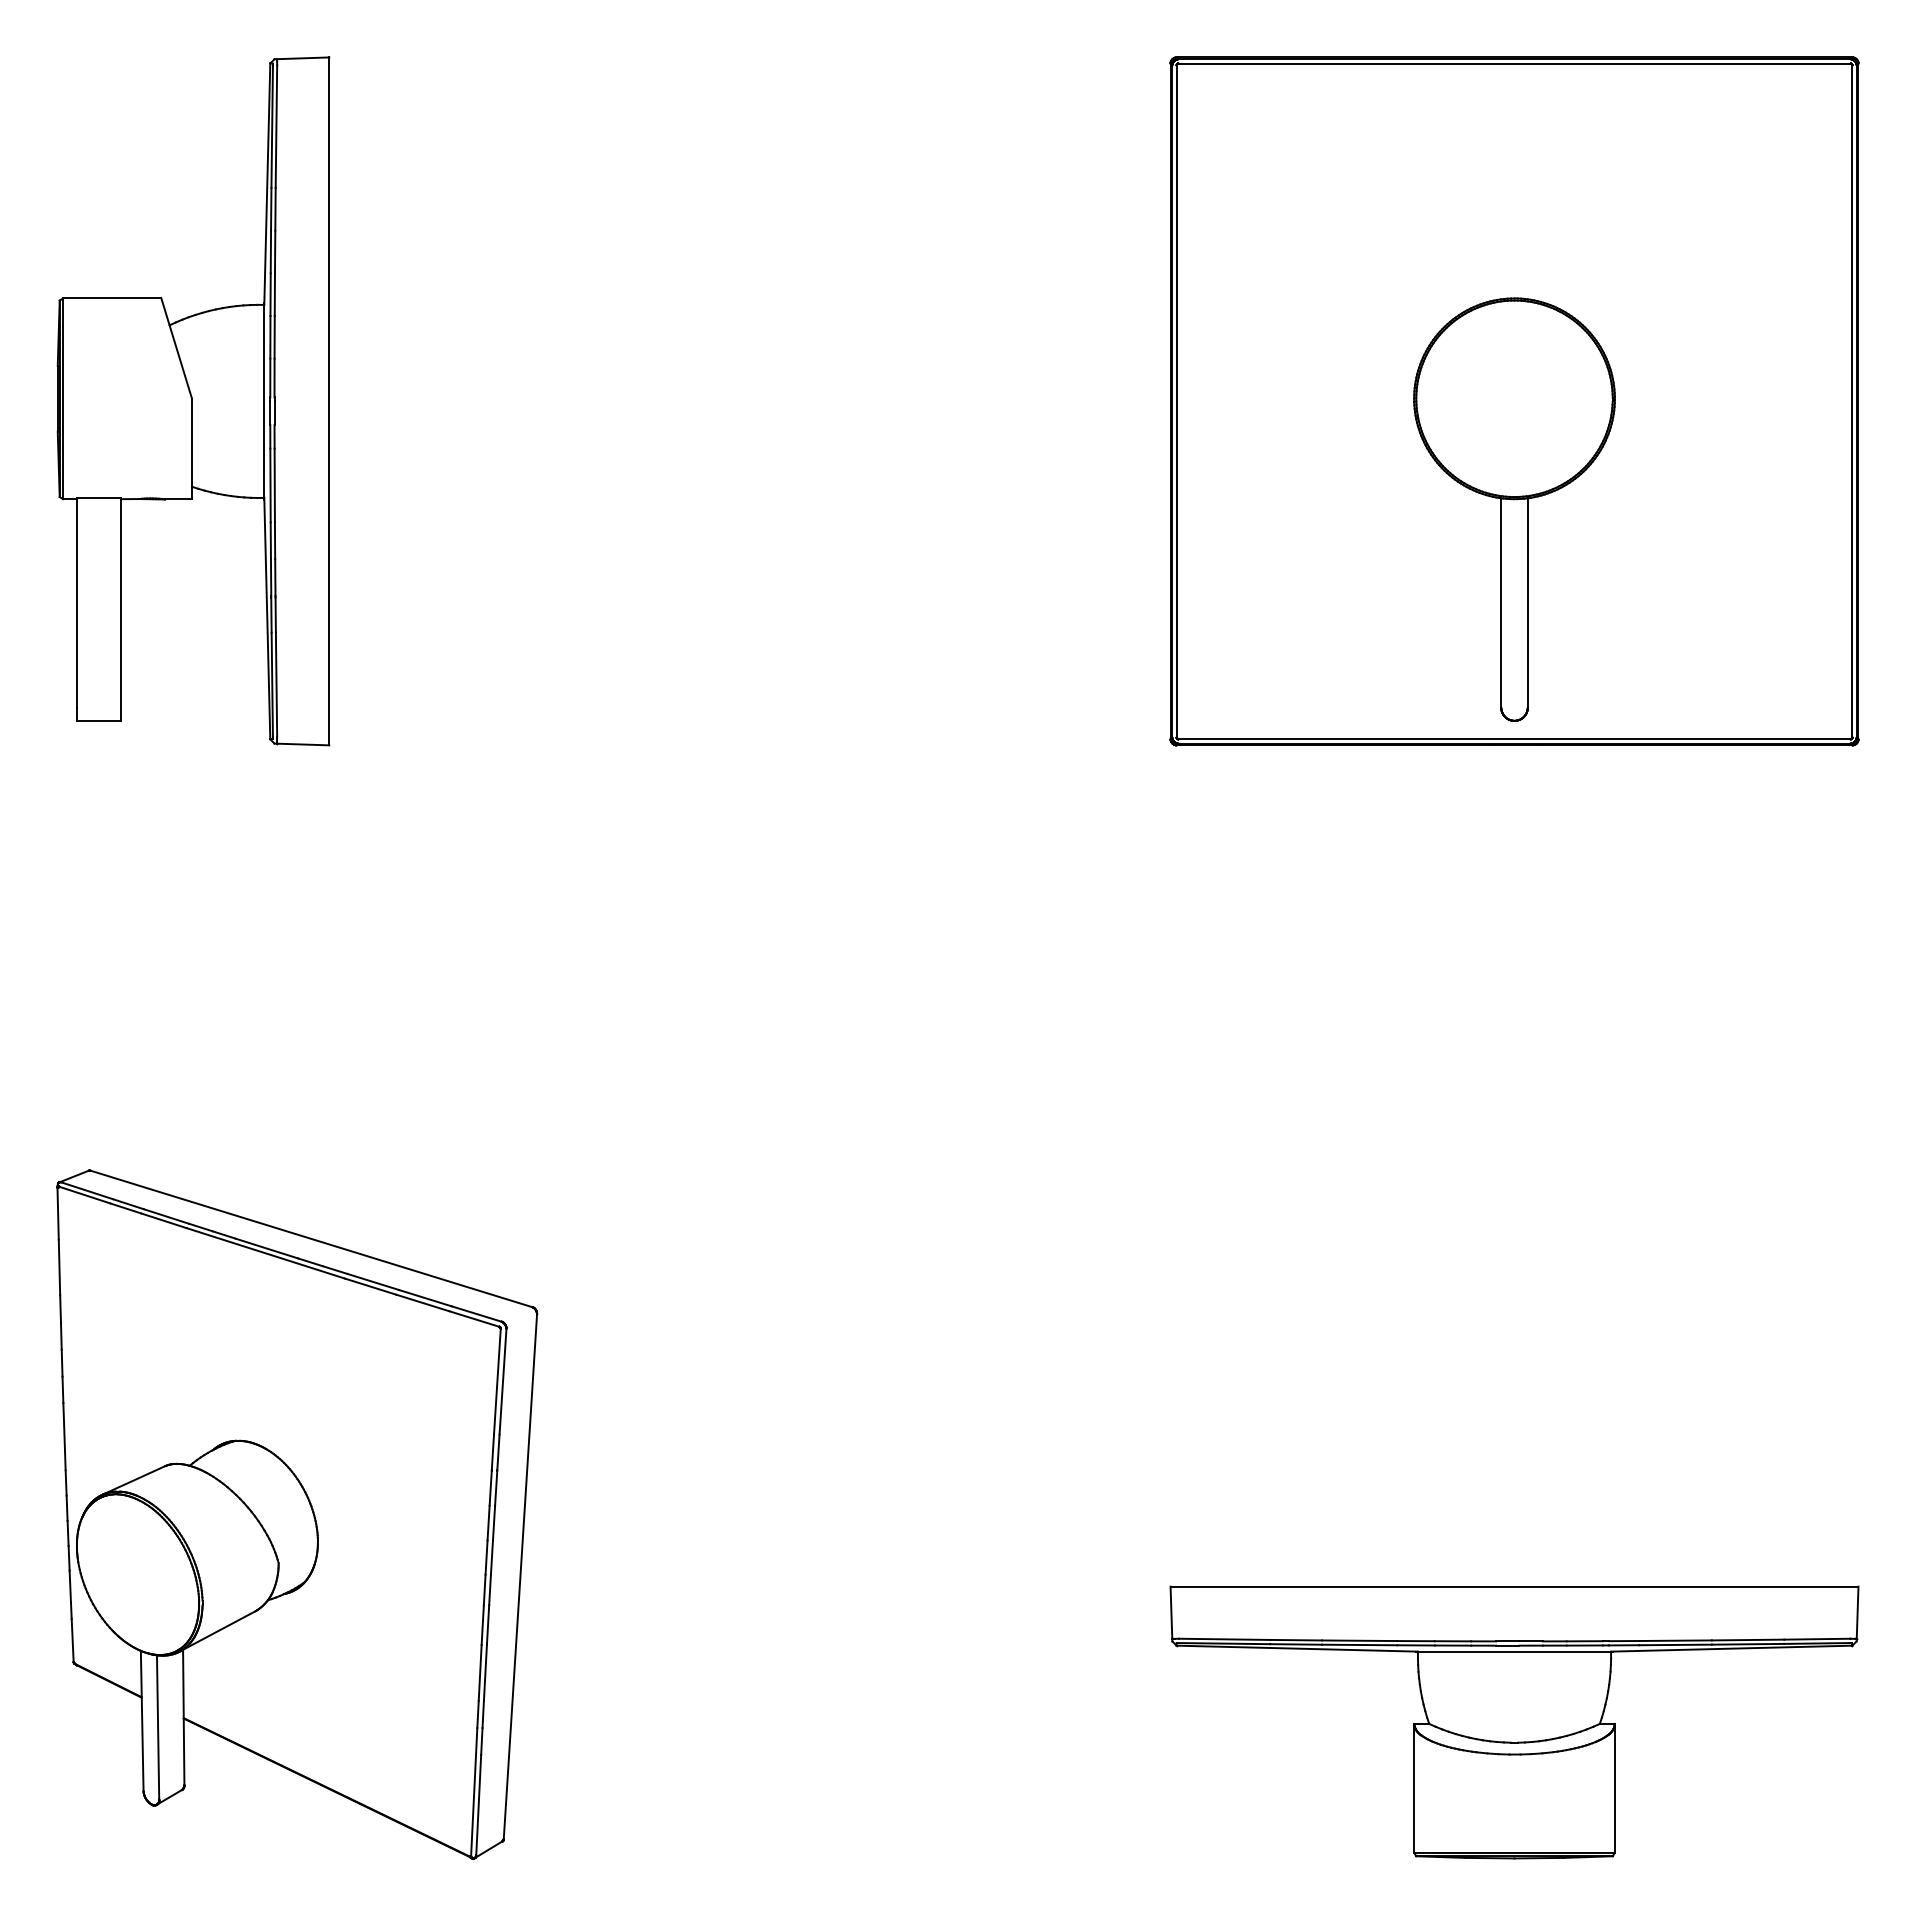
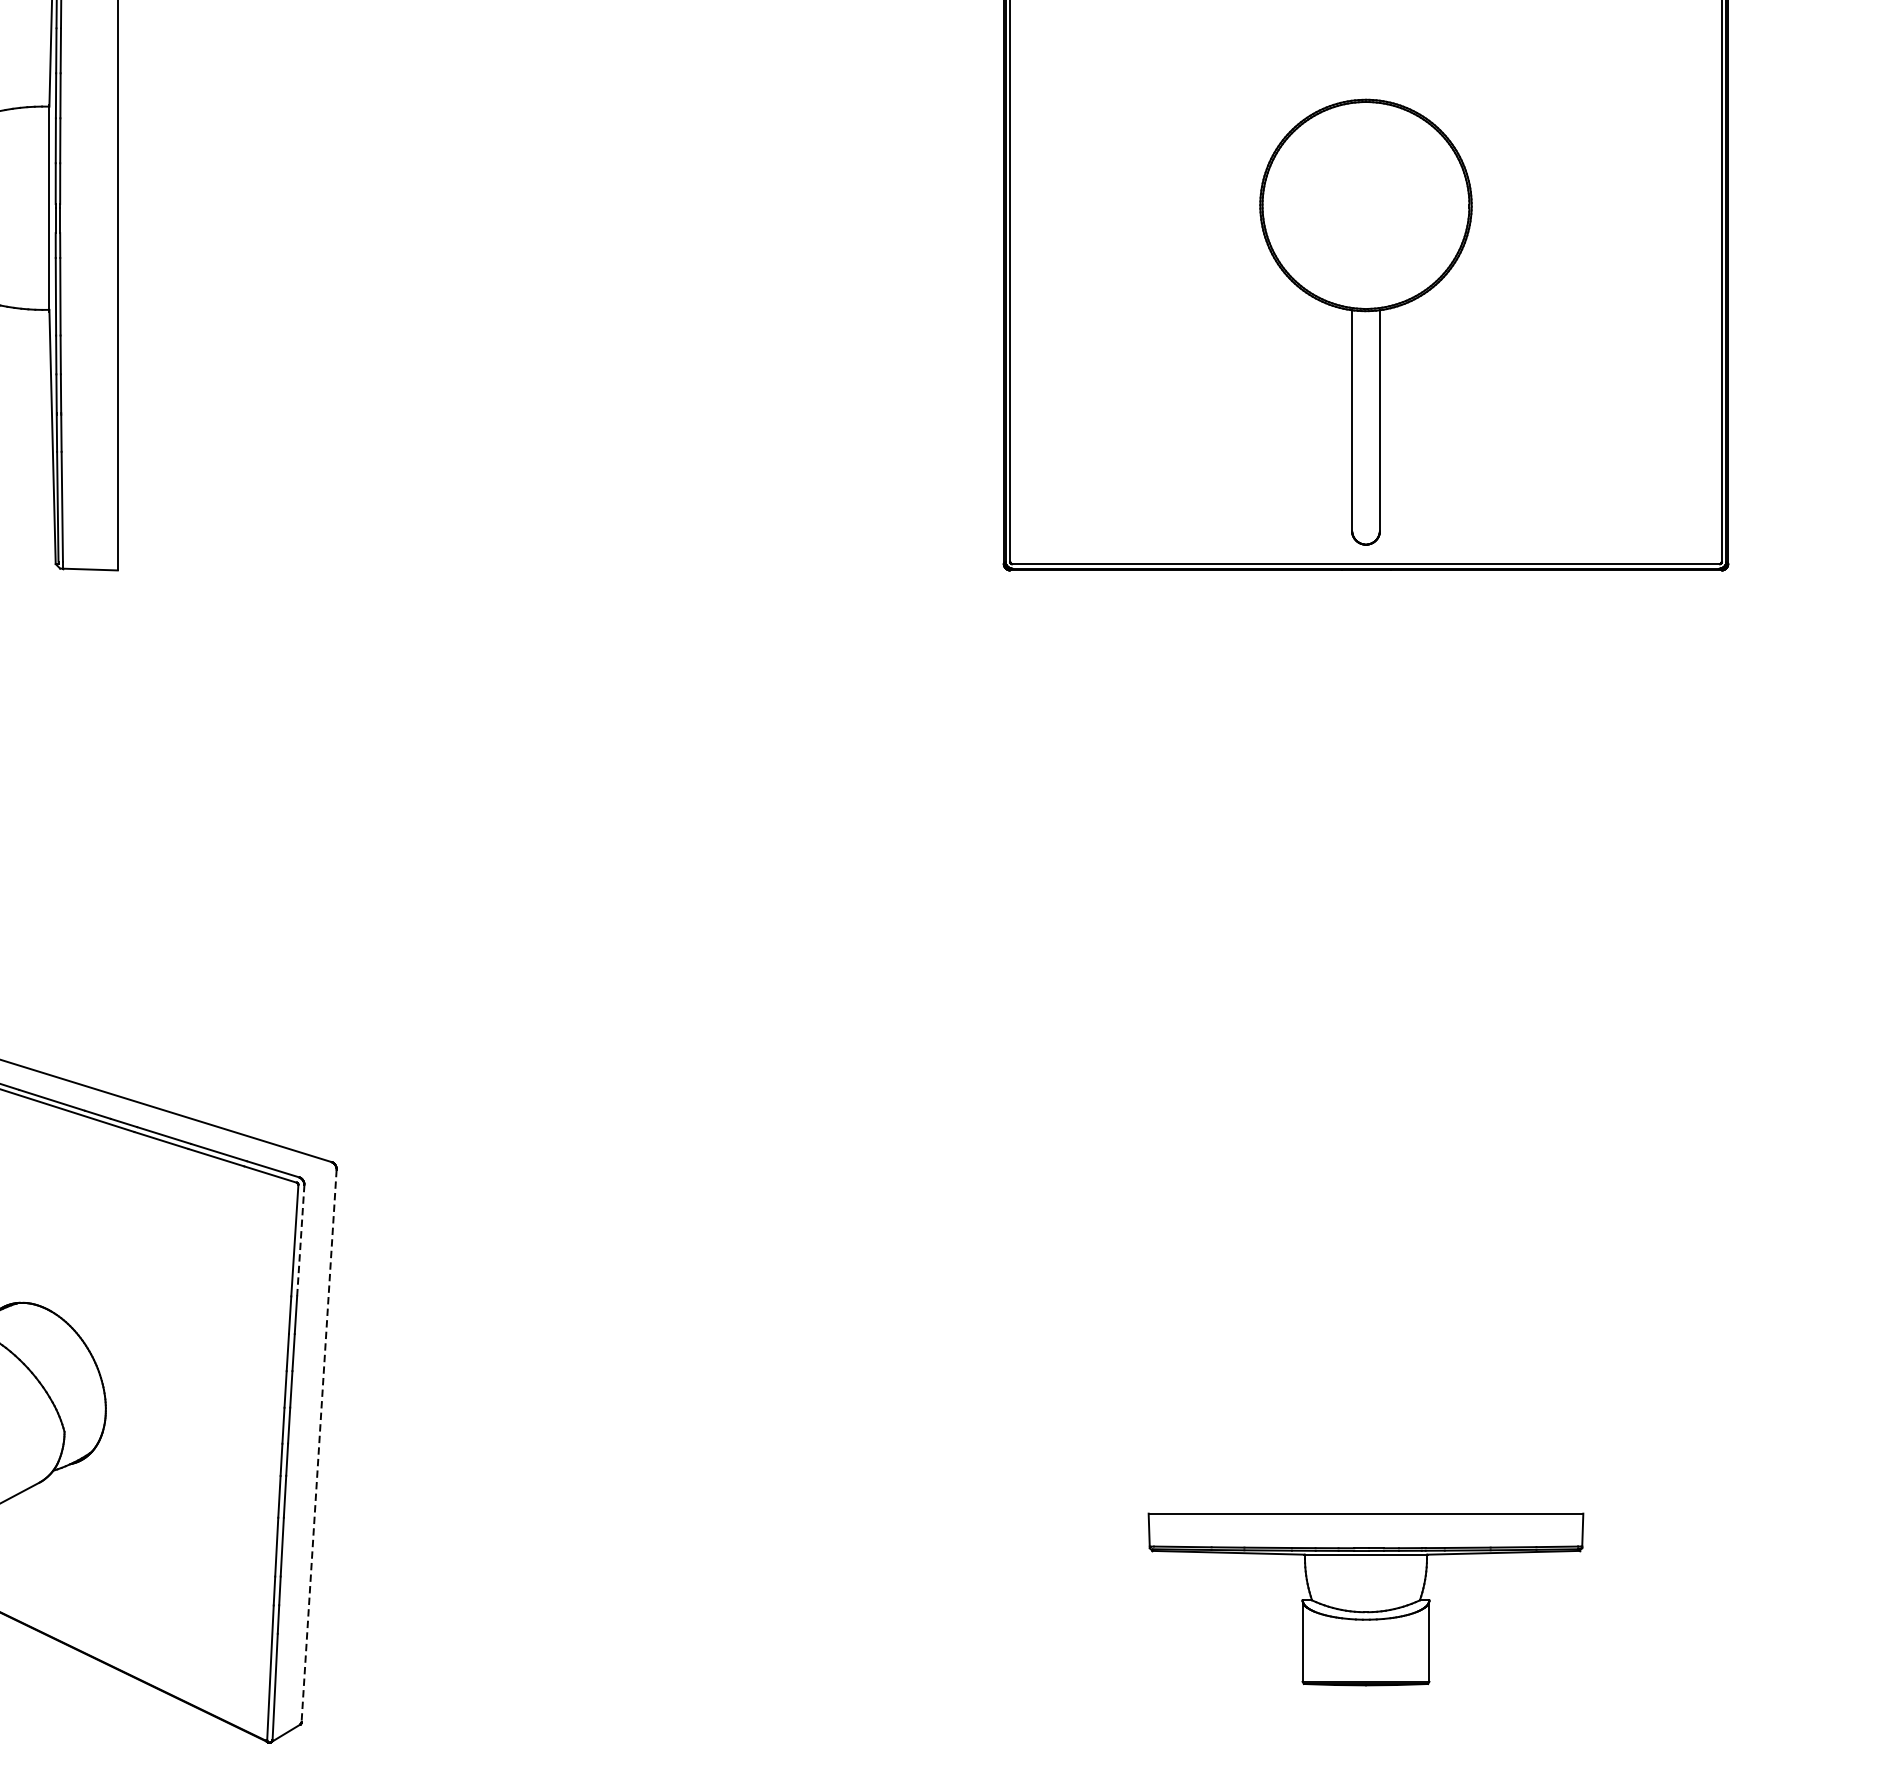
line: (503, 1381) -> (301, 1240), solid -> dashed
line: (520, 1576) -> (319, 1445), solid -> dashed
part: (1514, 1722) -> (1365, 1599), size x0.6

